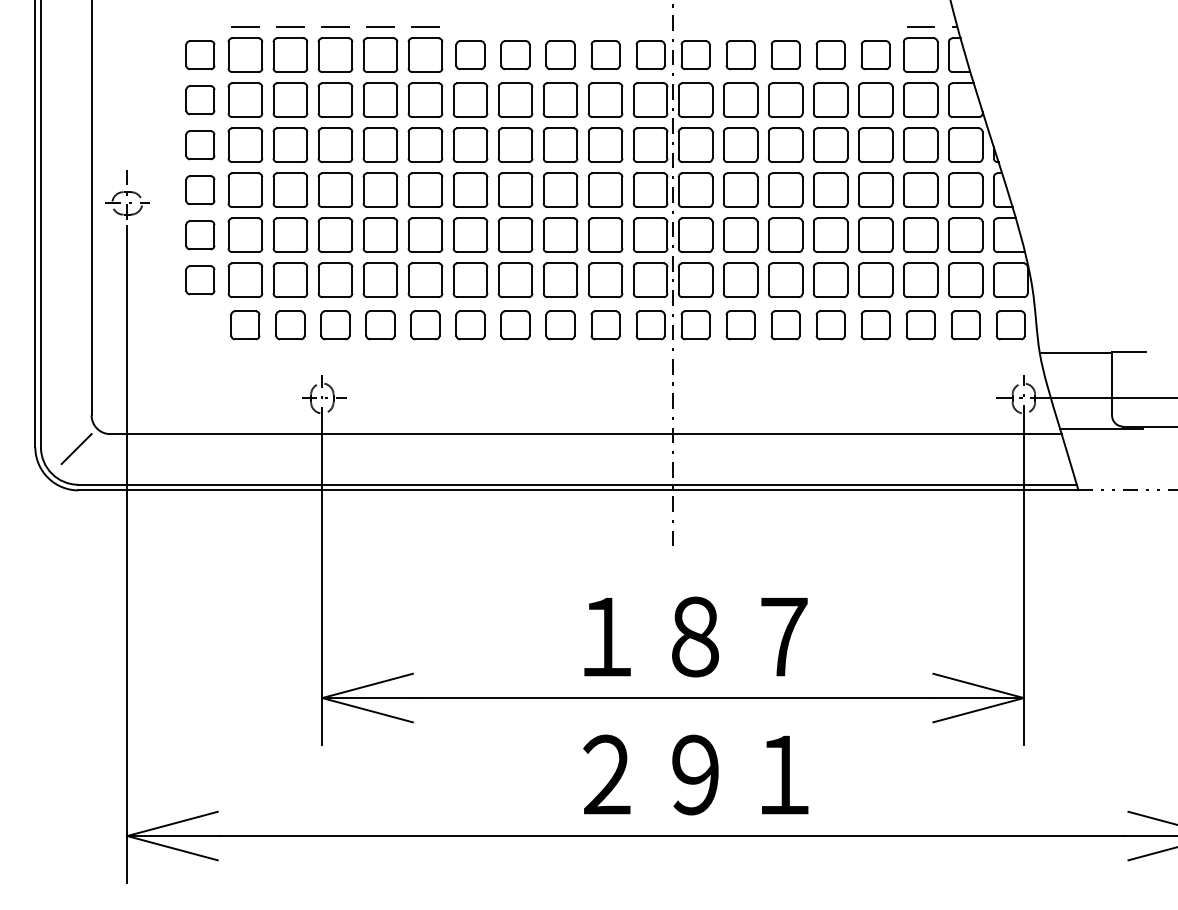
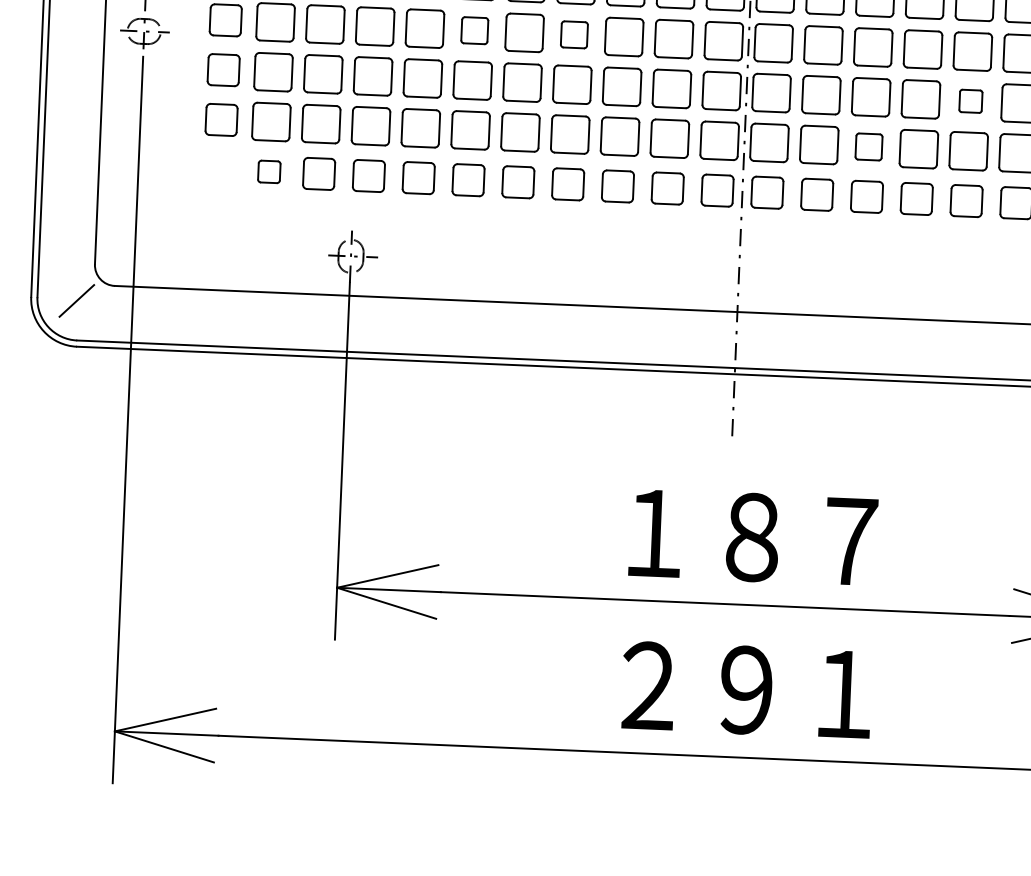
part: (425, 189) -> (474, 29), size x0.7
part: (515, 189) -> (574, 34), size x0.7
part: (875, 234) -> (970, 100), size x0.6
part: (785, 279) -> (868, 146), size x0.7
part: (245, 325) -> (269, 172), size x0.7

